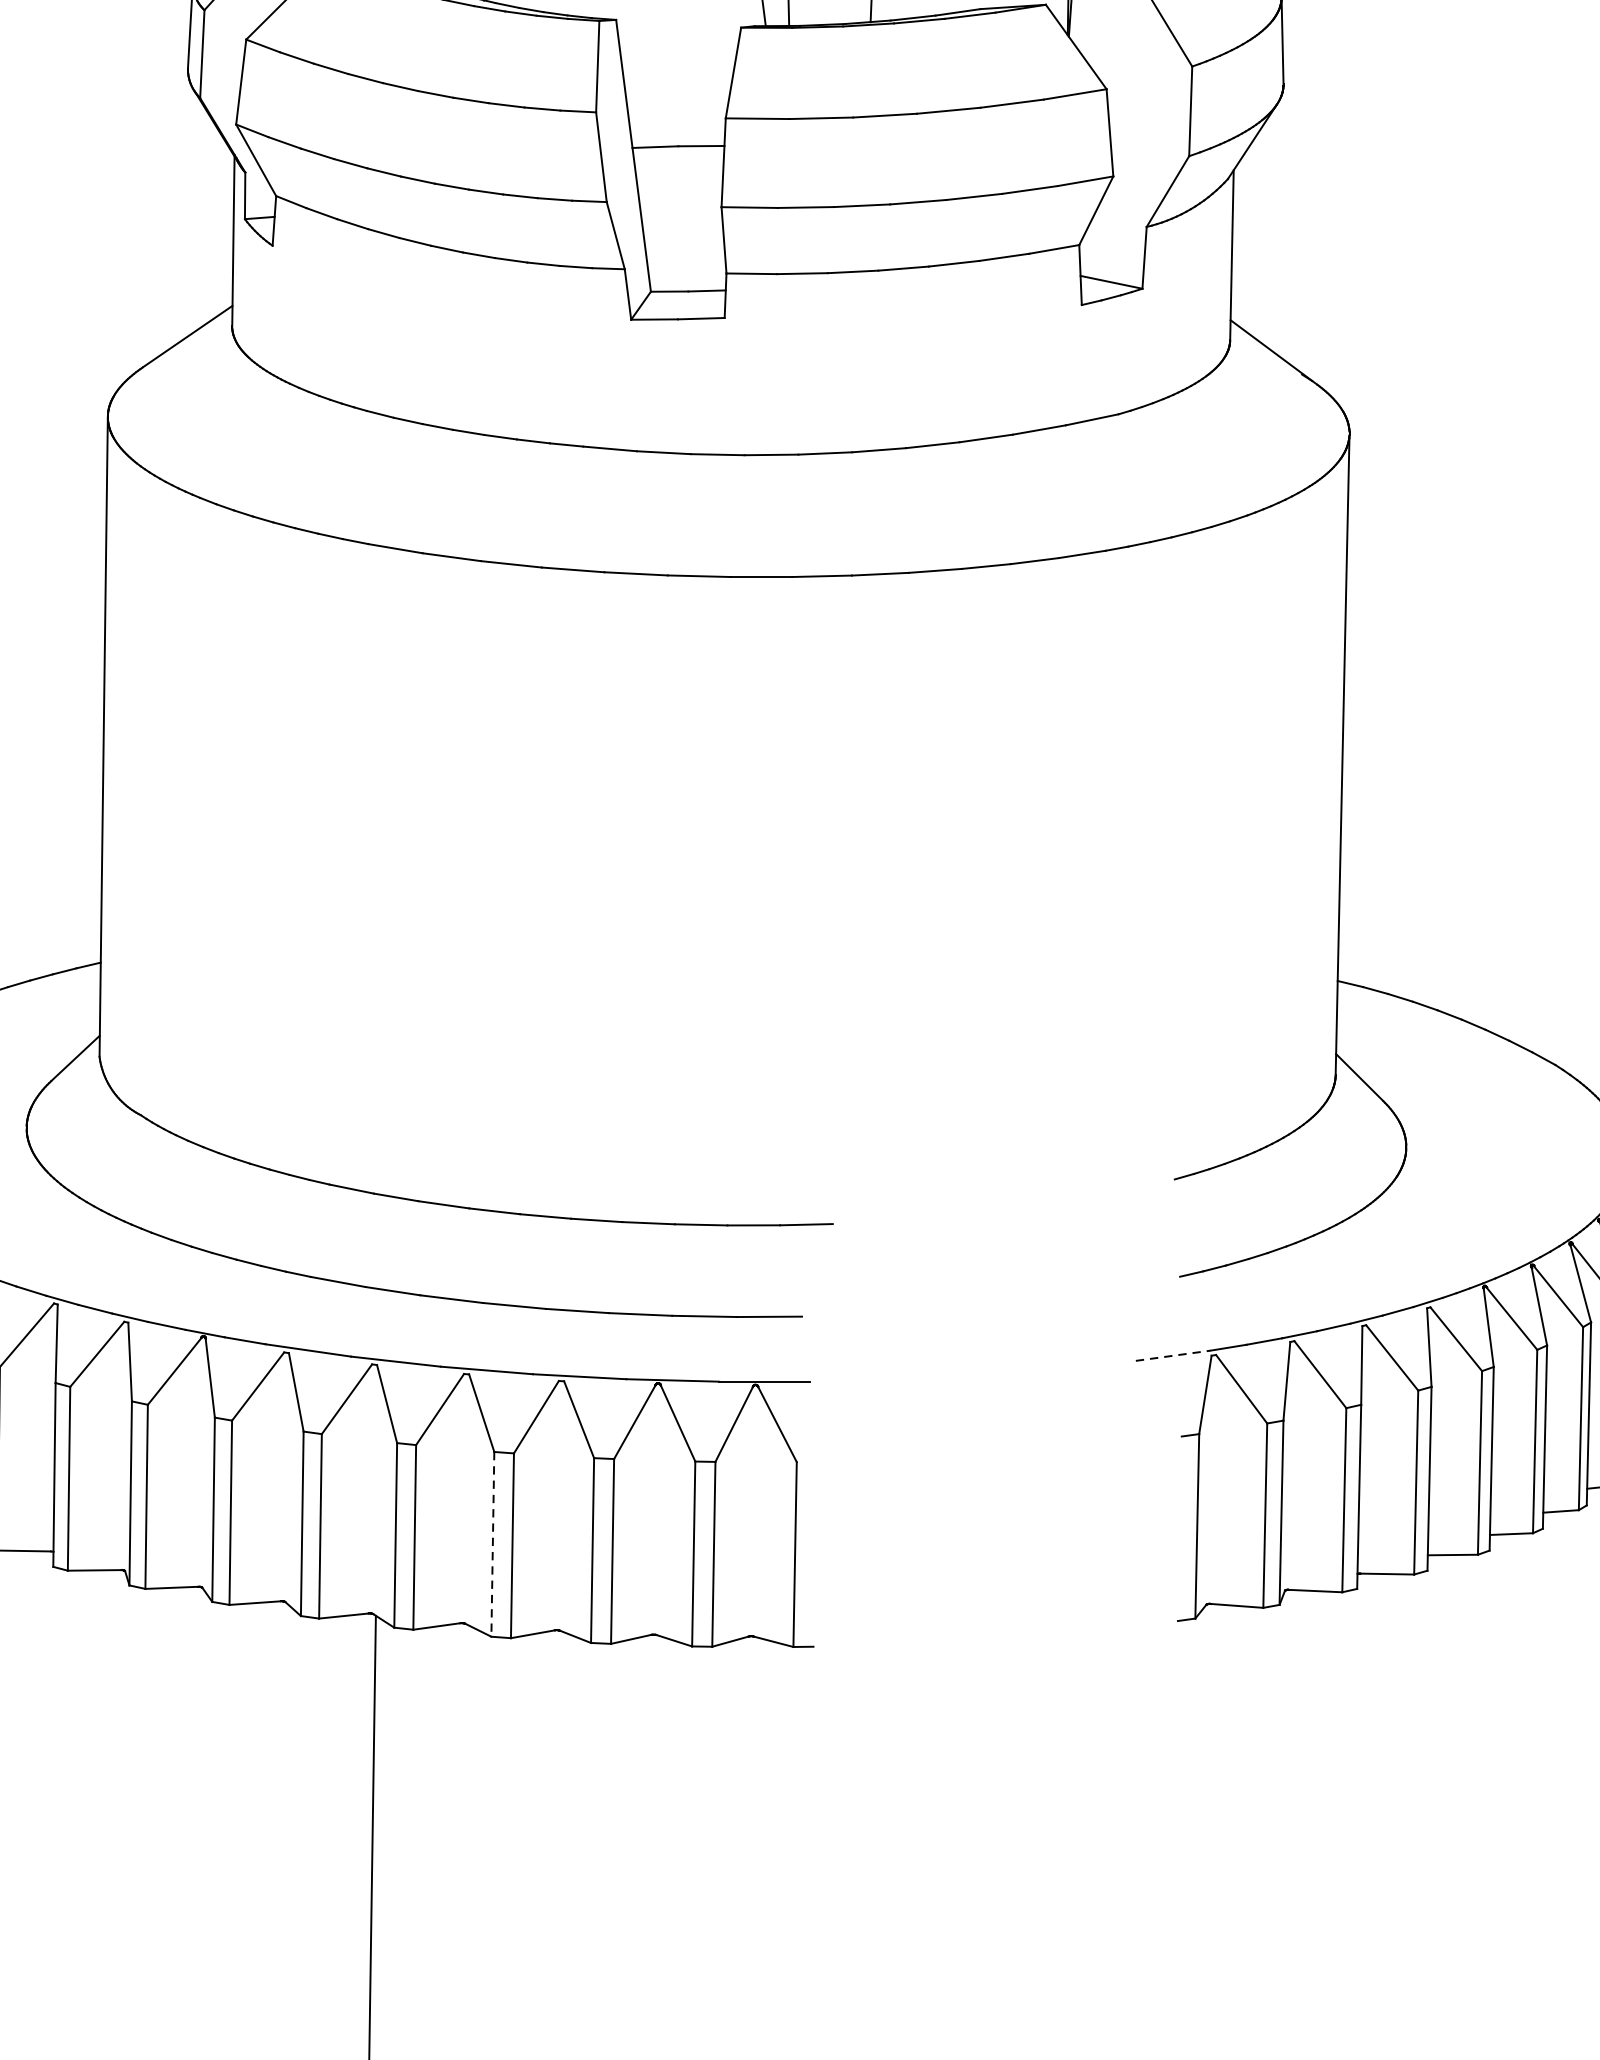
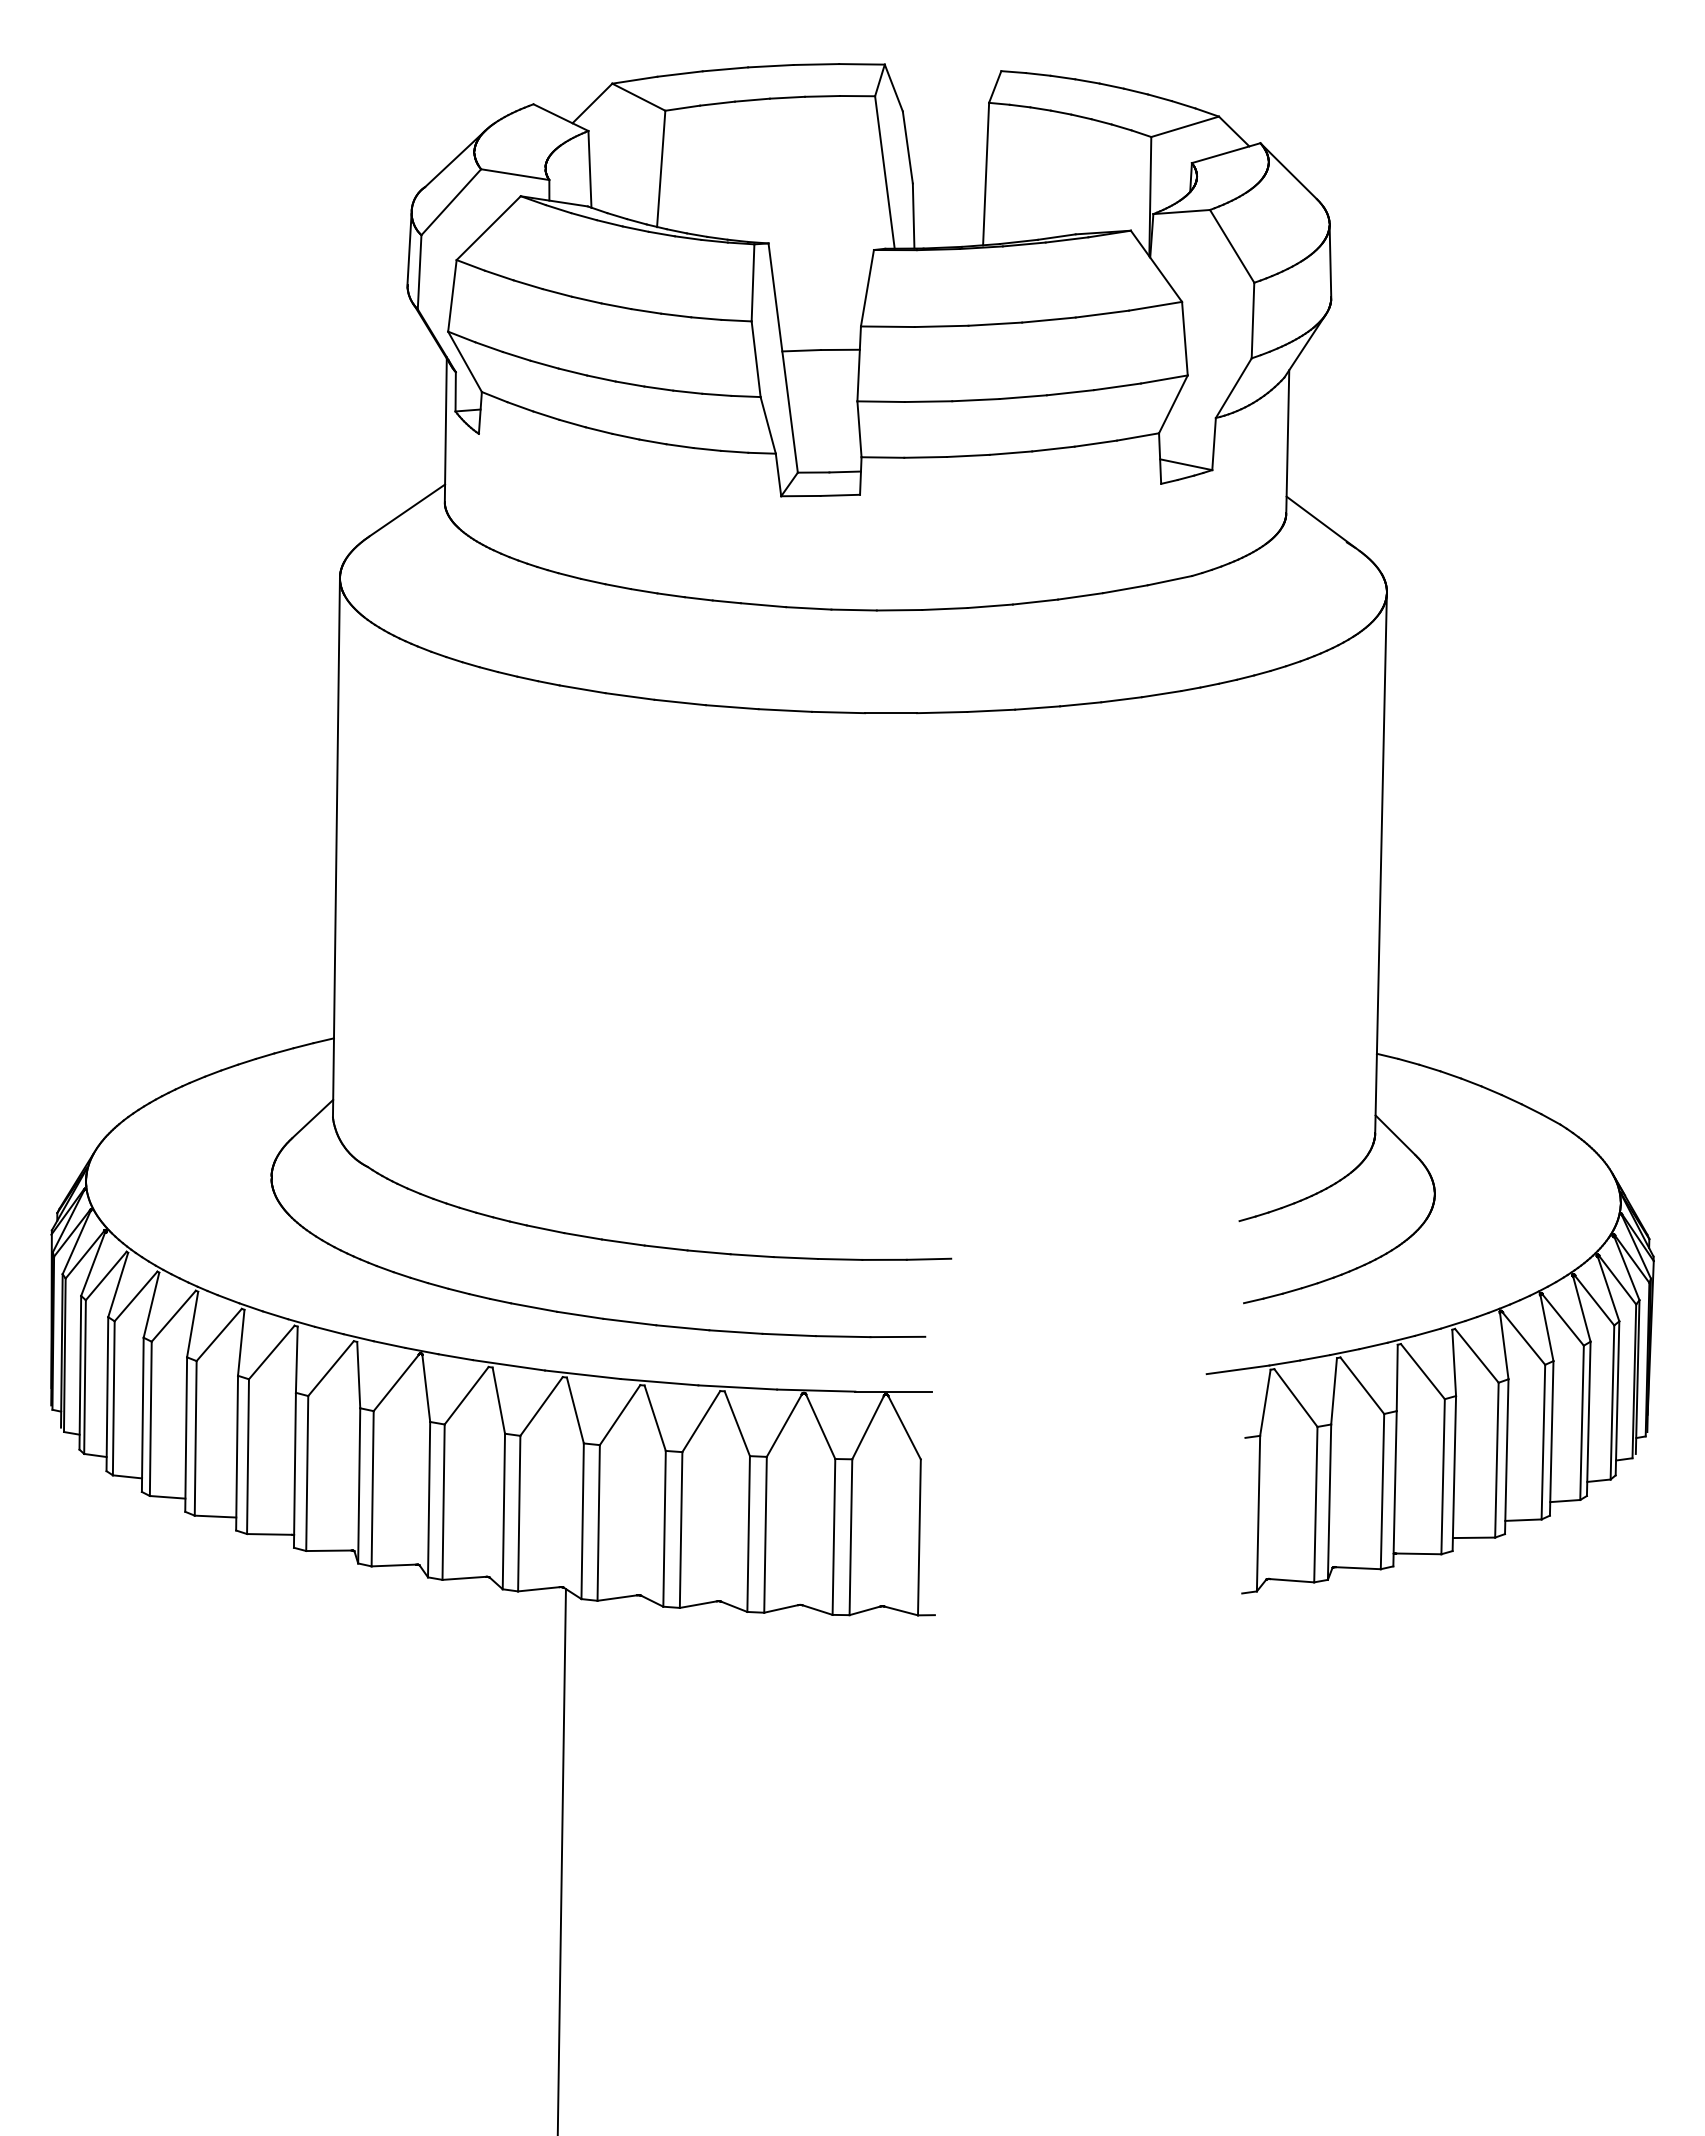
line: (1173, 1355) -> (1238, 1369), dashed -> solid
line: (492, 1543) -> (664, 1528), dashed -> solid

